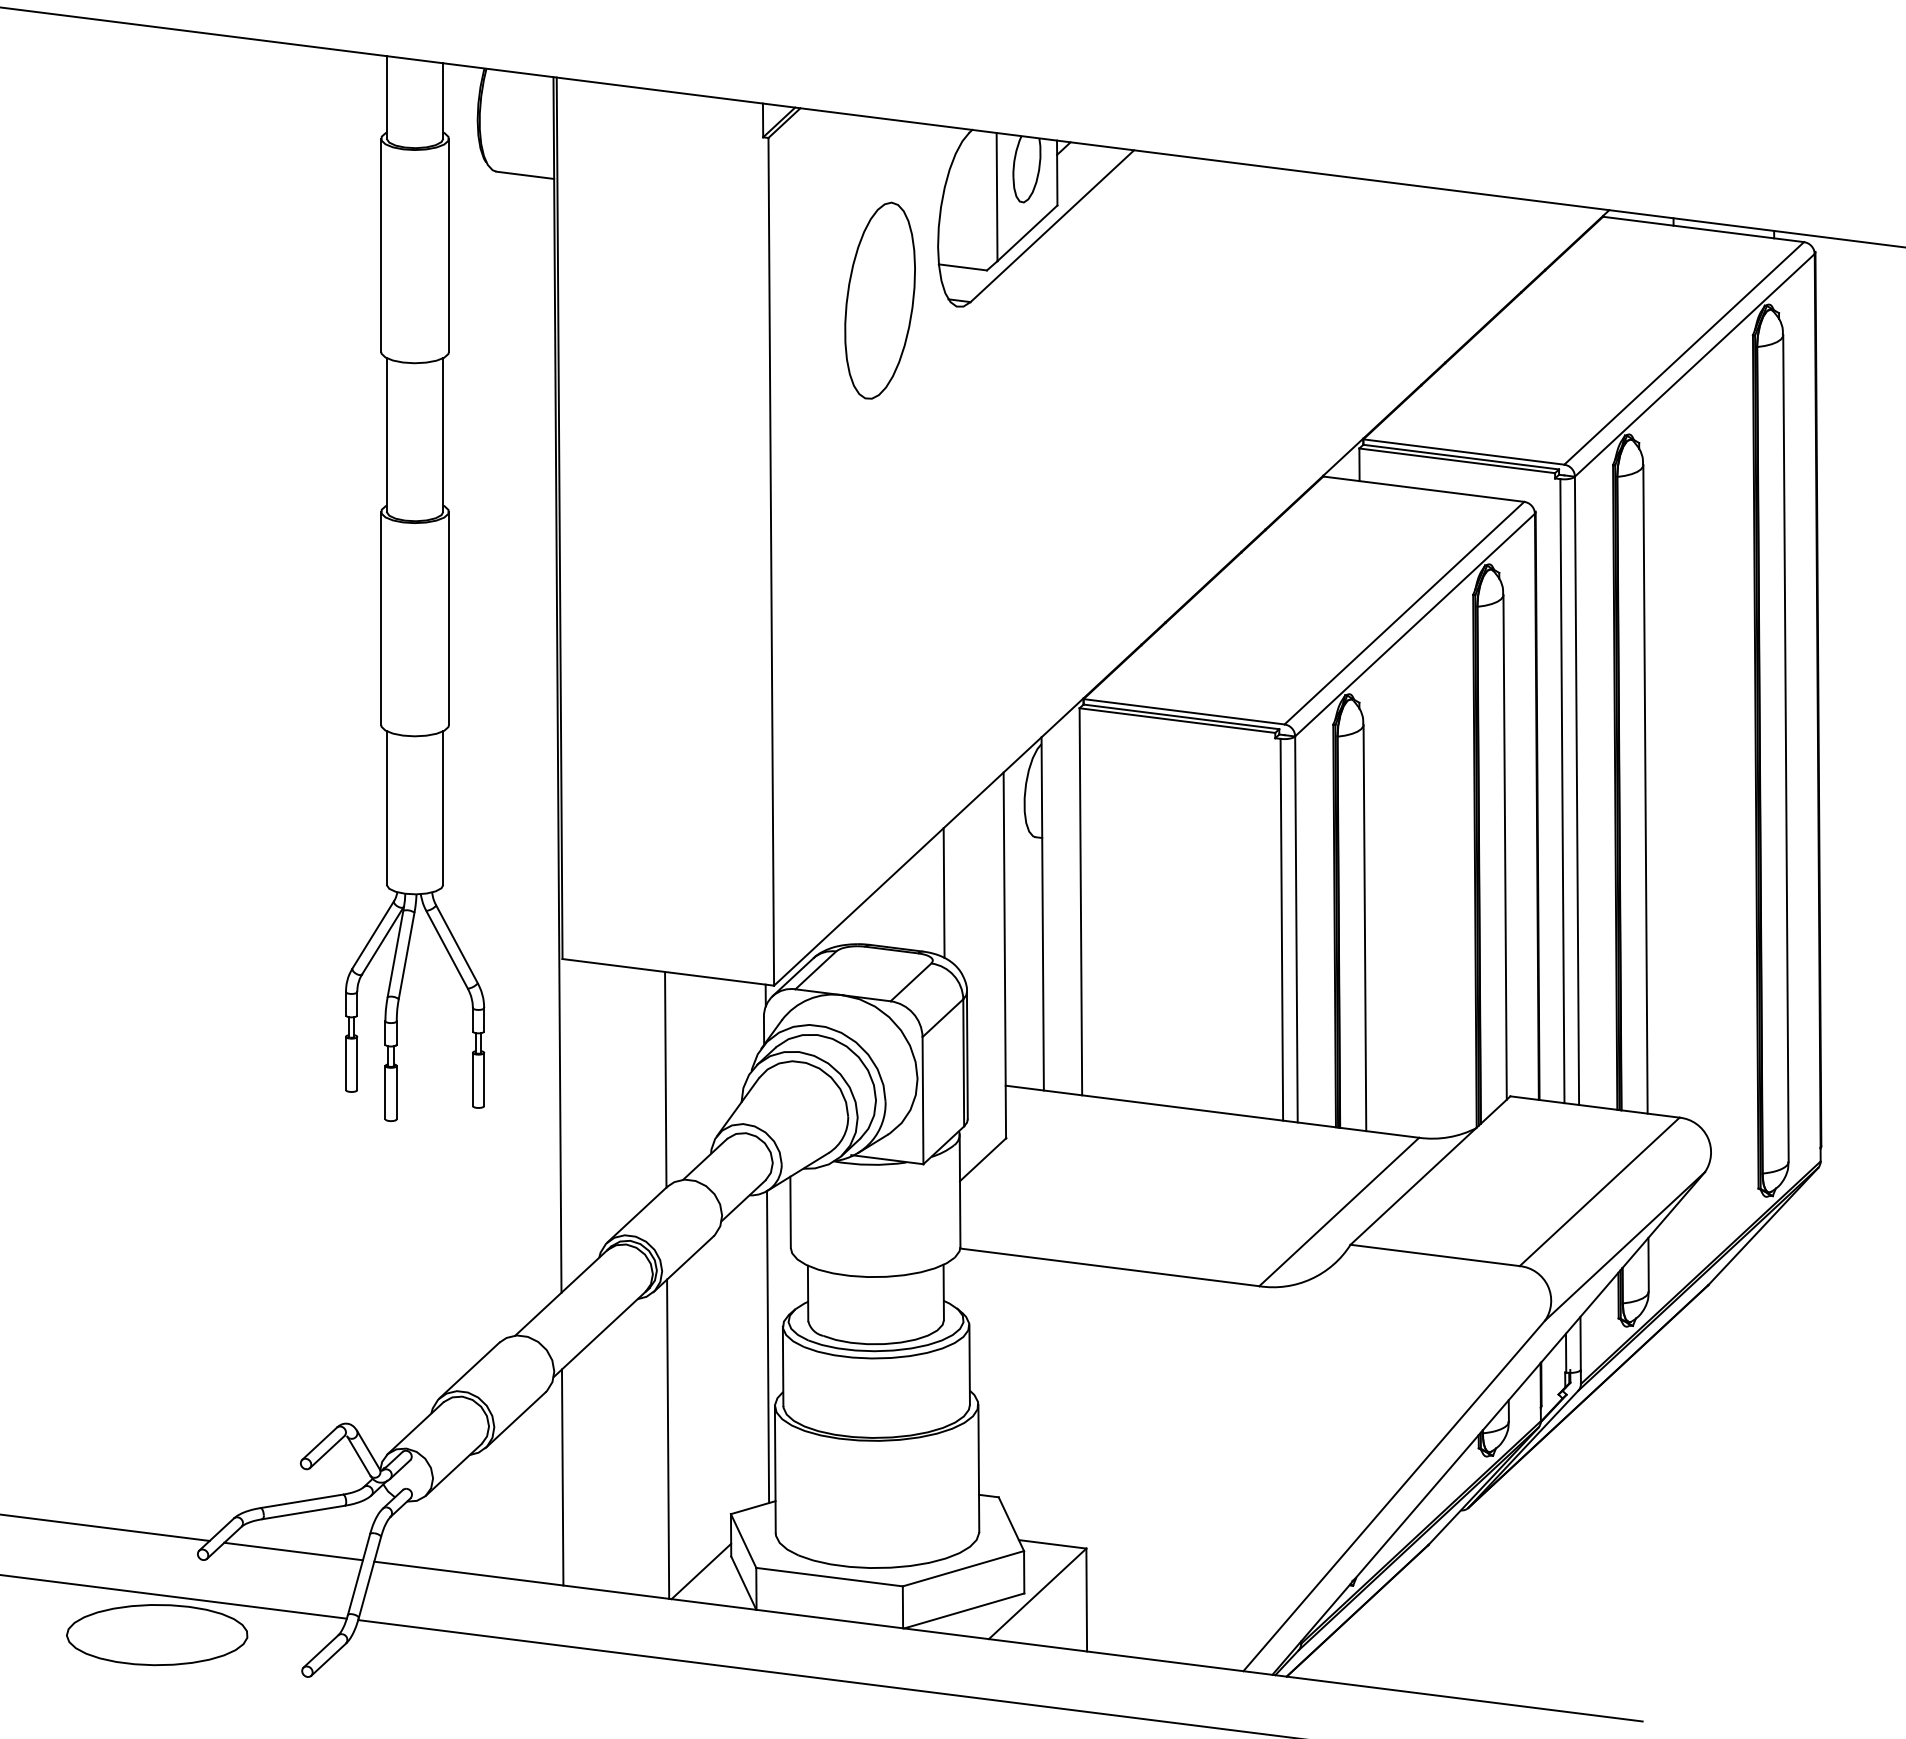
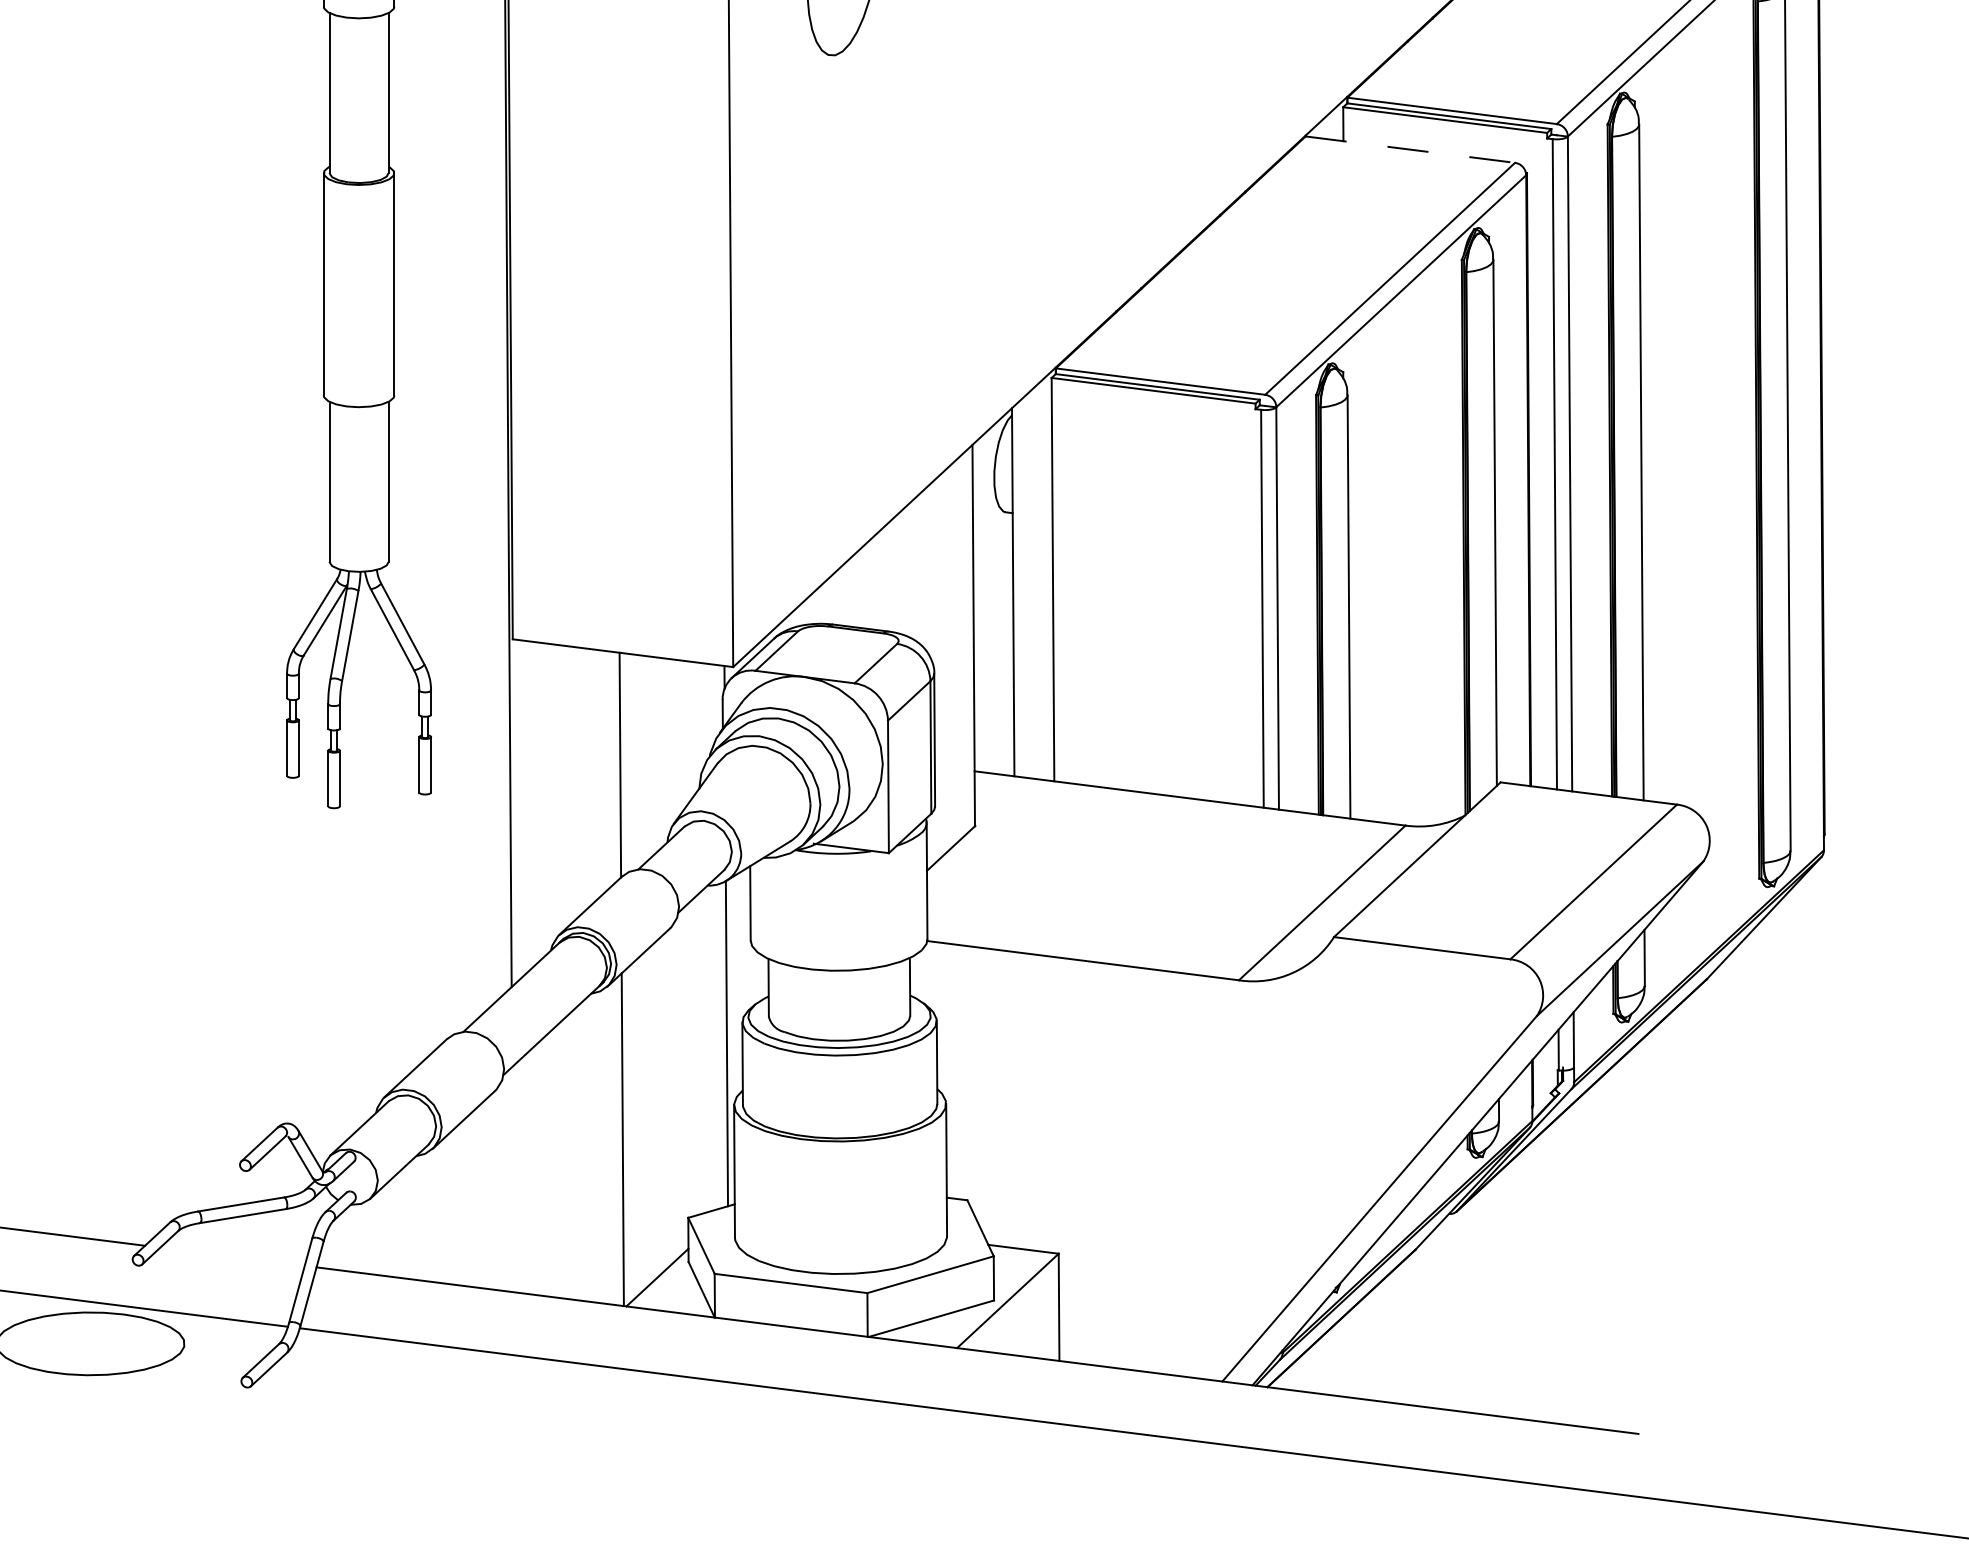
line: (1424, 489) -> (1411, 149), solid -> dashed
line: (943, 893) -> (909, 570), removed
line: (562, 1477) -> (512, 1179), removed
line: (293, 1551) -> (232, 1256), removed

